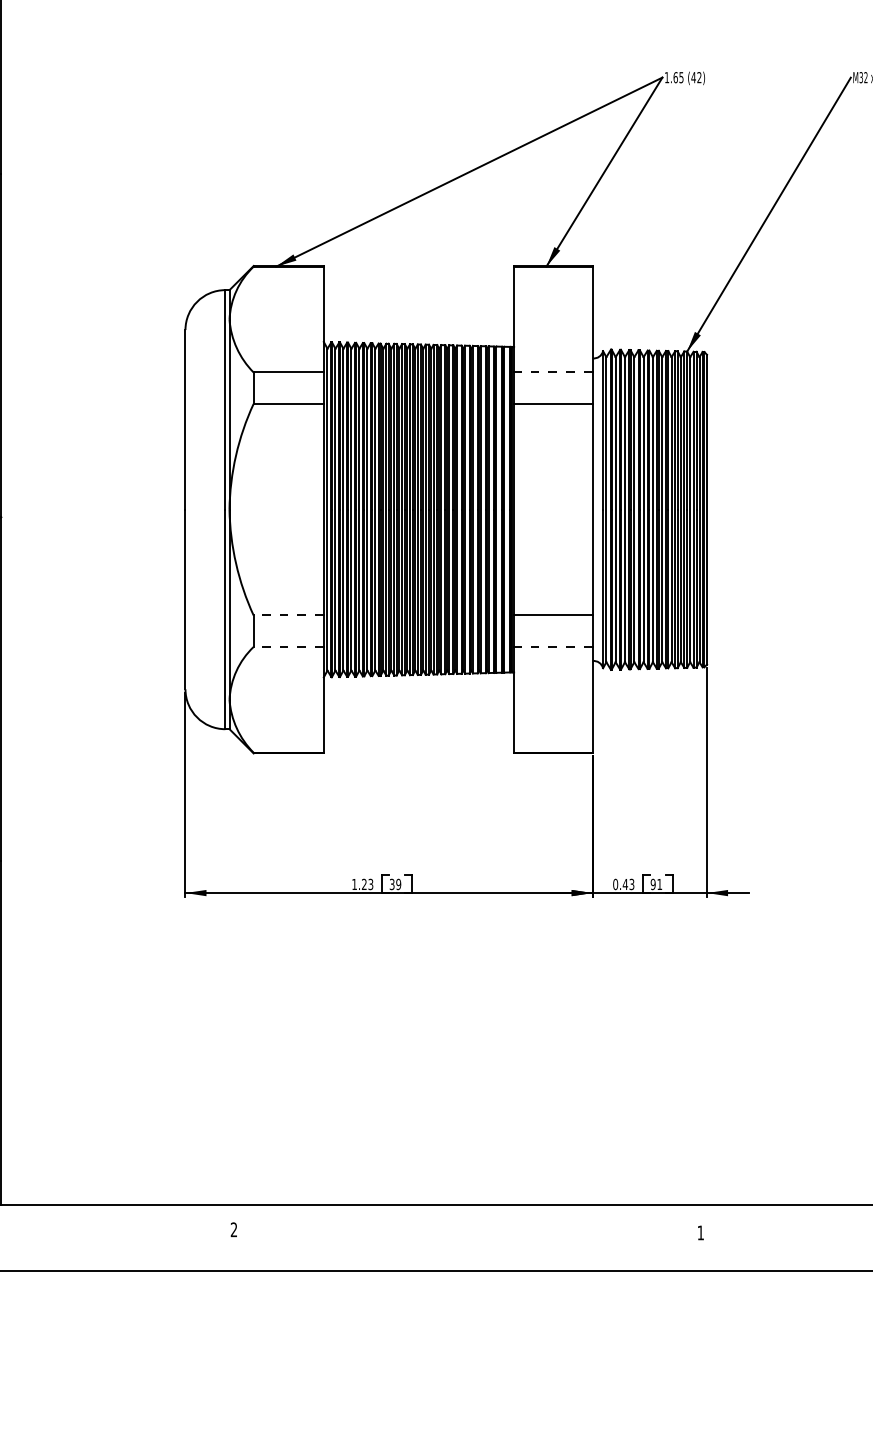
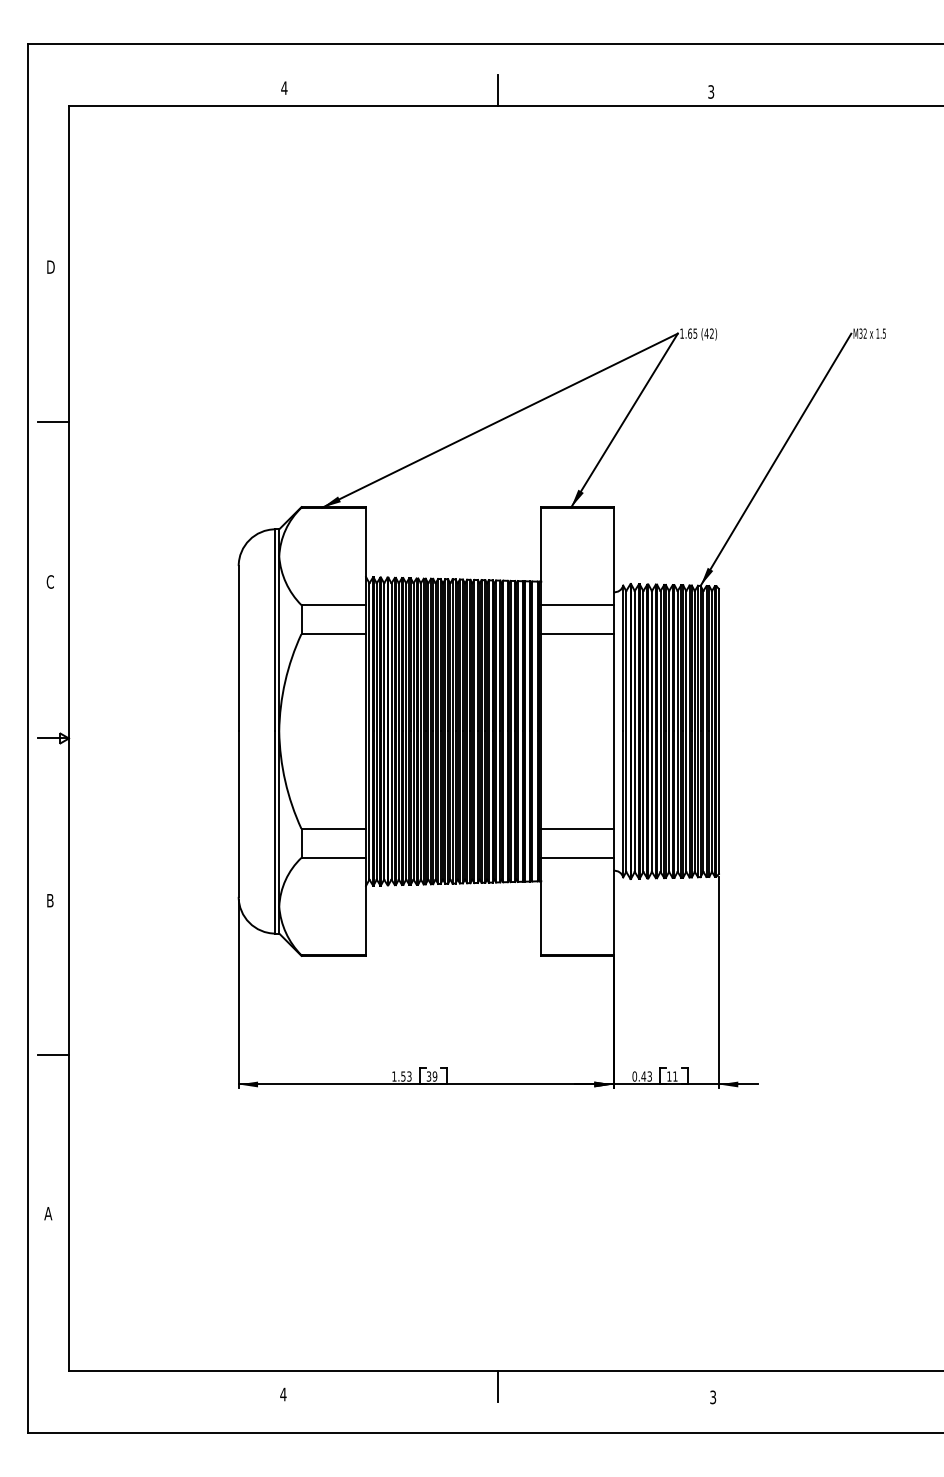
line: (552, 372) -> (576, 605), dashed -> solid
line: (288, 615) -> (333, 828), dashed -> solid
line: (288, 646) -> (333, 857), dashed -> solid
line: (552, 646) -> (576, 857), dashed -> solid
text: (364, 884) -> (403, 1076), 1.23 -> 1.53
text: (653, 884) -> (669, 1076), 91 -> 11
line: (466, 1221) -> (497, 1386), added
text: (234, 1229) -> (283, 1394), 2 -> 4
text: (701, 1233) -> (713, 1397), 1 -> 3

